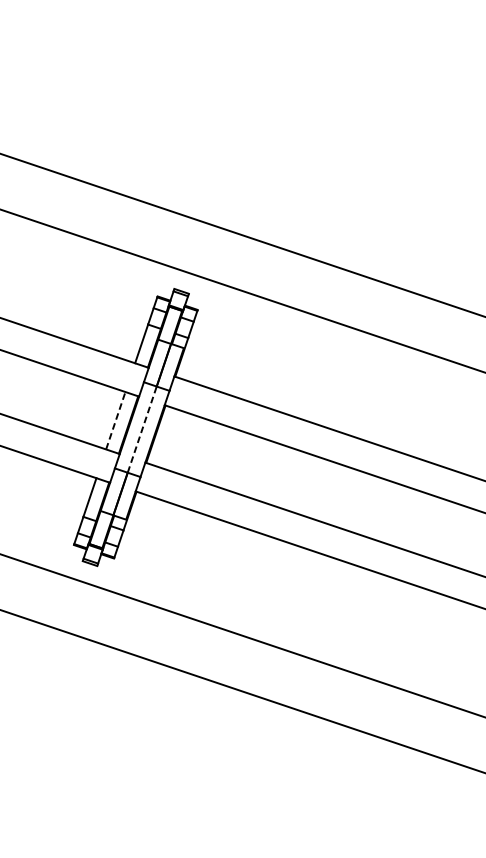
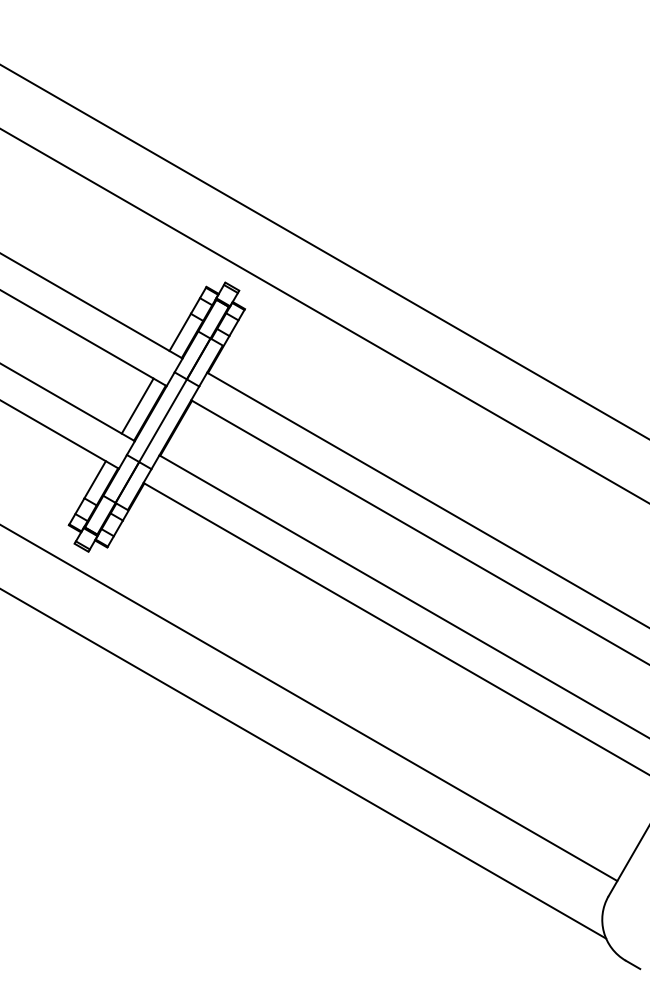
line: (115, 421) -> (137, 406), dashed -> solid
line: (142, 429) -> (163, 420), dashed -> solid

